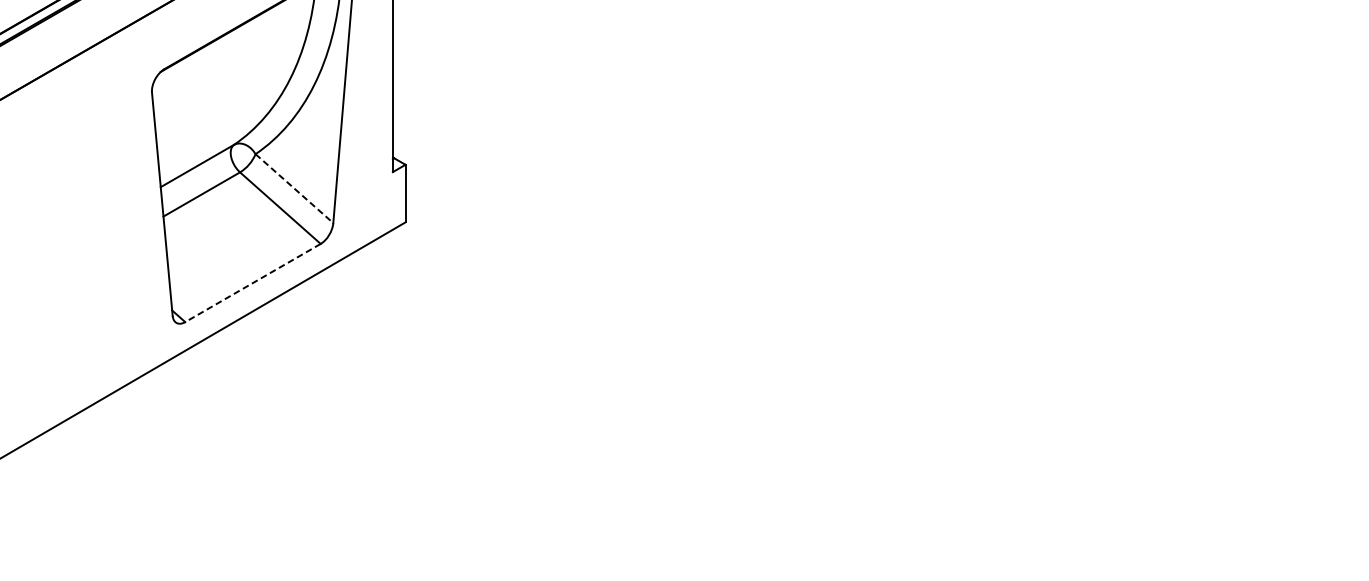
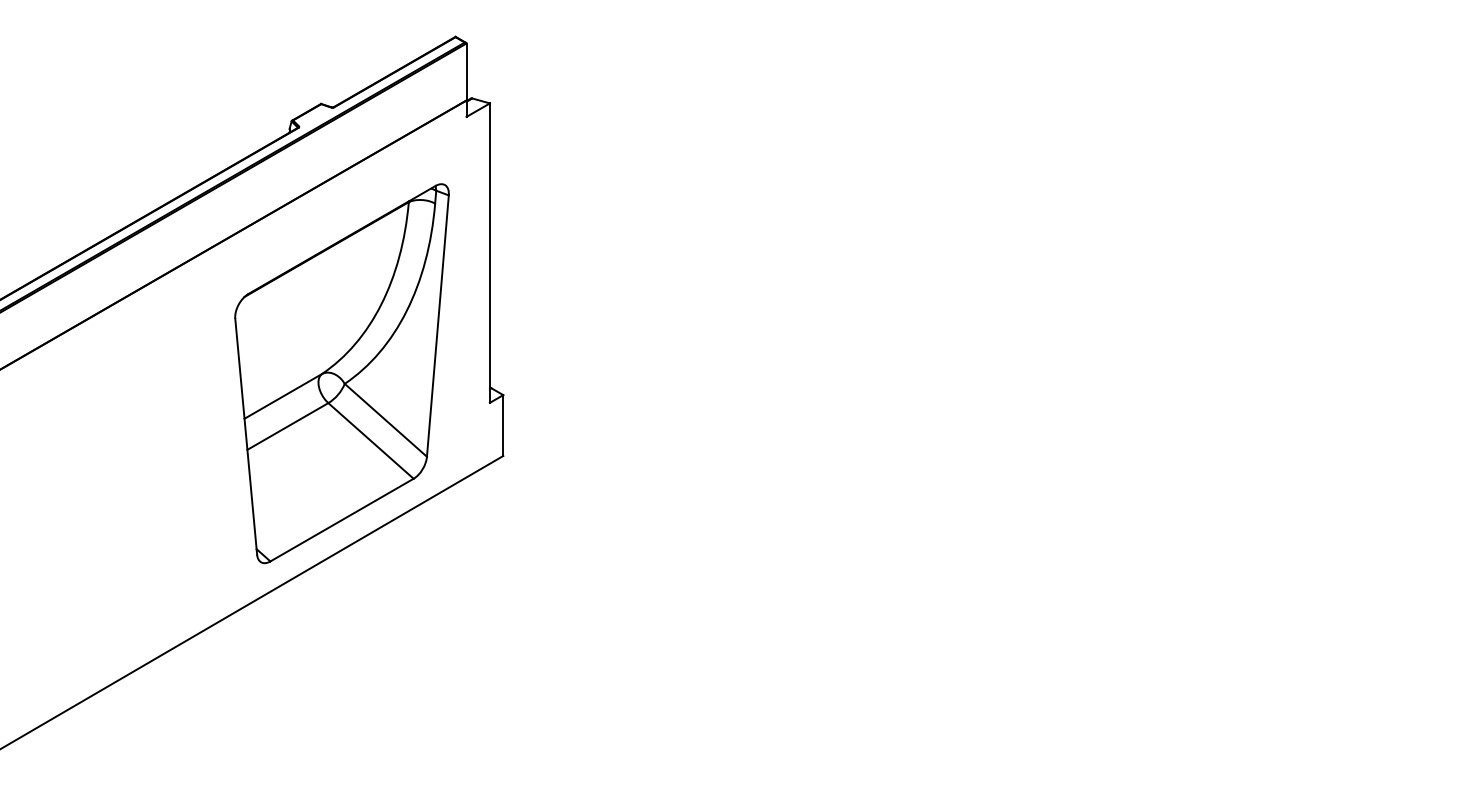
line: (294, 188) -> (385, 420), dashed -> solid
line: (253, 283) -> (342, 520), dashed -> solid

